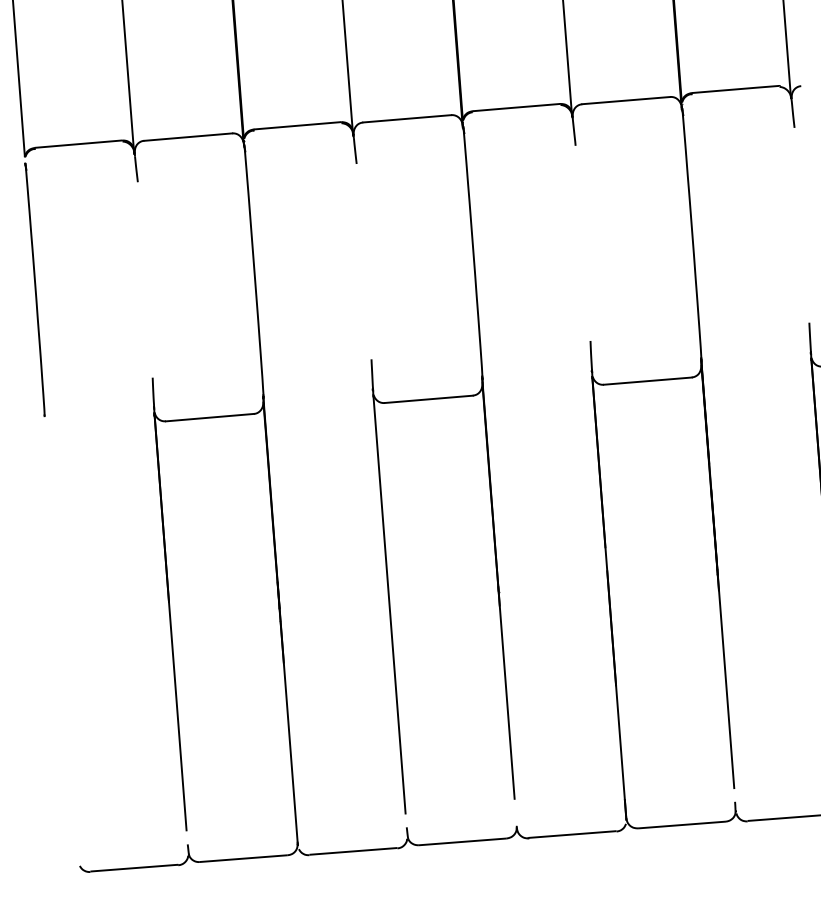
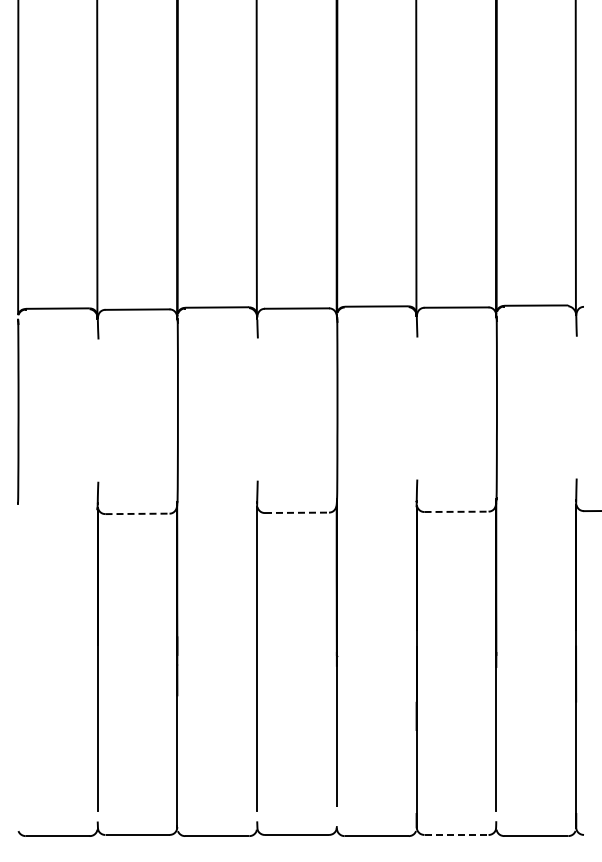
line: (649, 380) -> (457, 511), solid -> dashed
line: (429, 398) -> (297, 512), solid -> dashed
line: (211, 417) -> (138, 513), solid -> dashed
line: (681, 825) -> (456, 835), solid -> dashed

